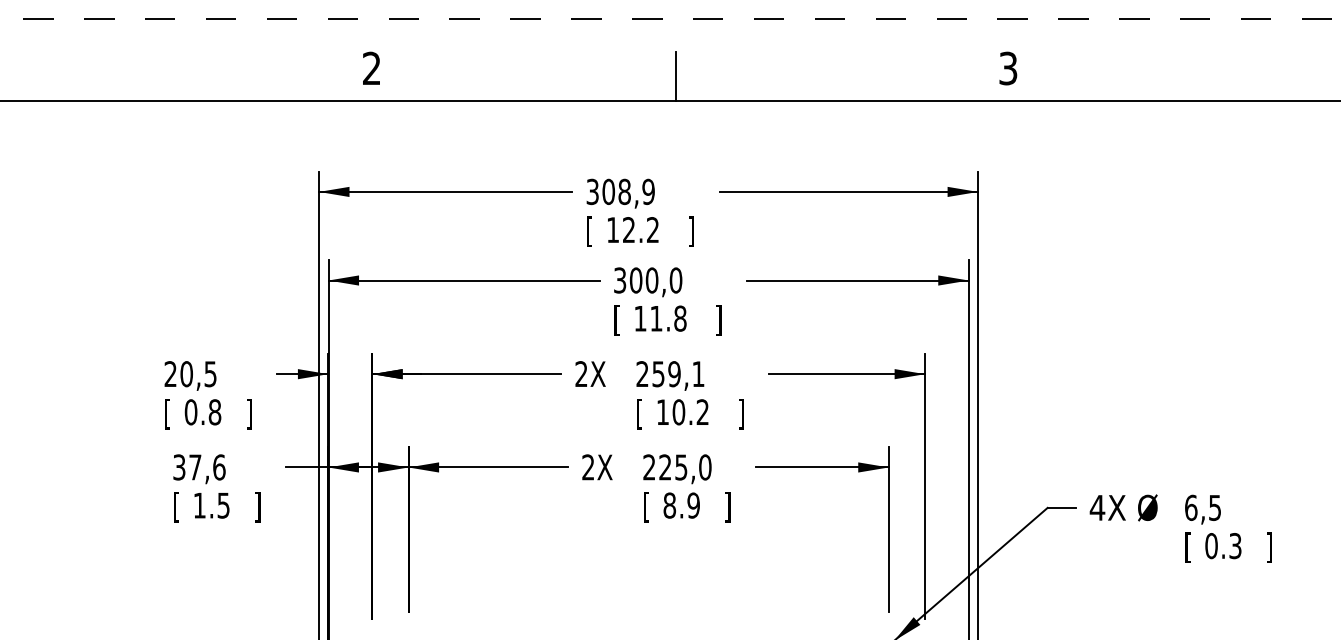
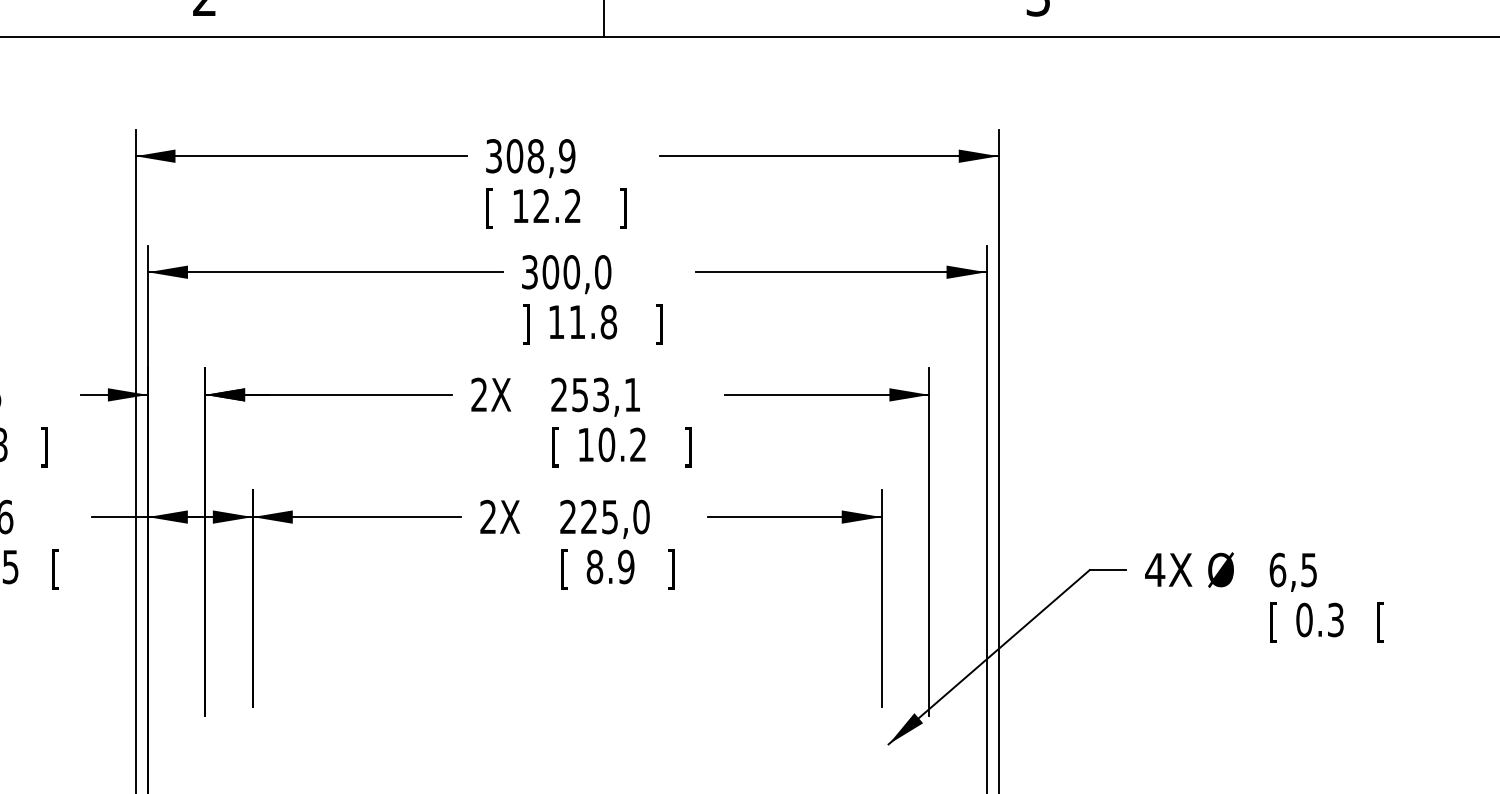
text: (616, 320) -> (525, 324), [ -> ]
text: (674, 374) -> (601, 395), 259,1 -> 253,1
text: (257, 507) -> (54, 569), ] -> [
text: (1269, 547) -> (1380, 621), ] -> [

